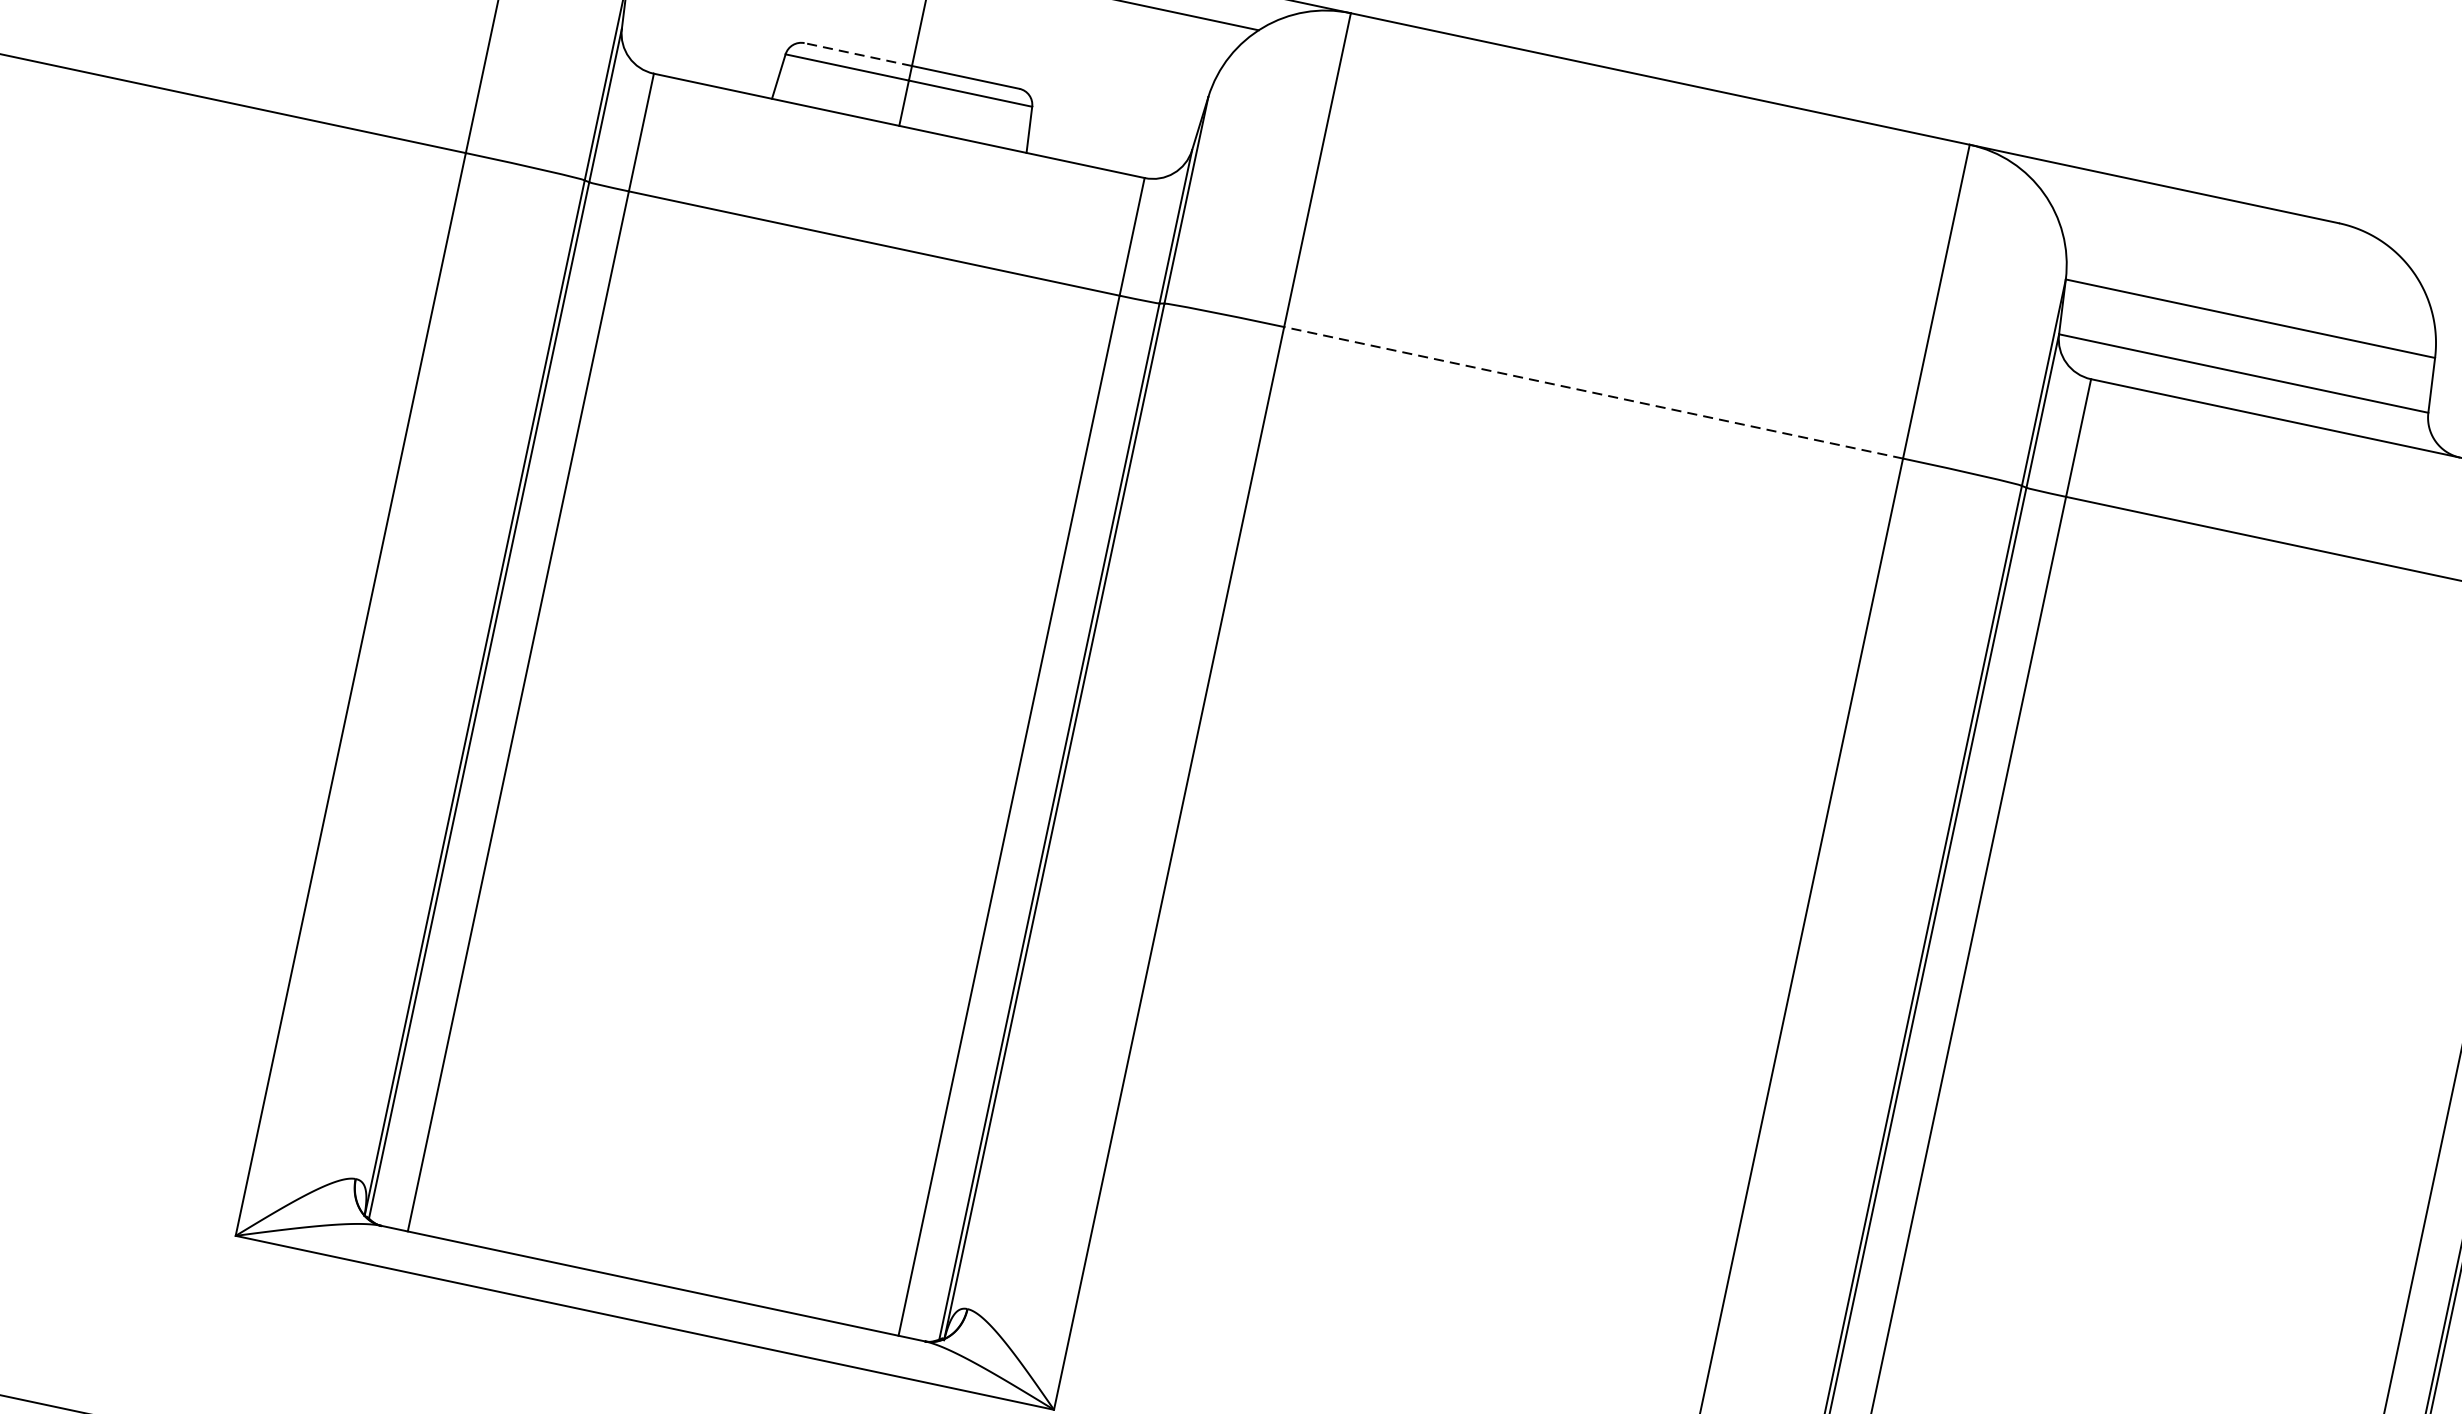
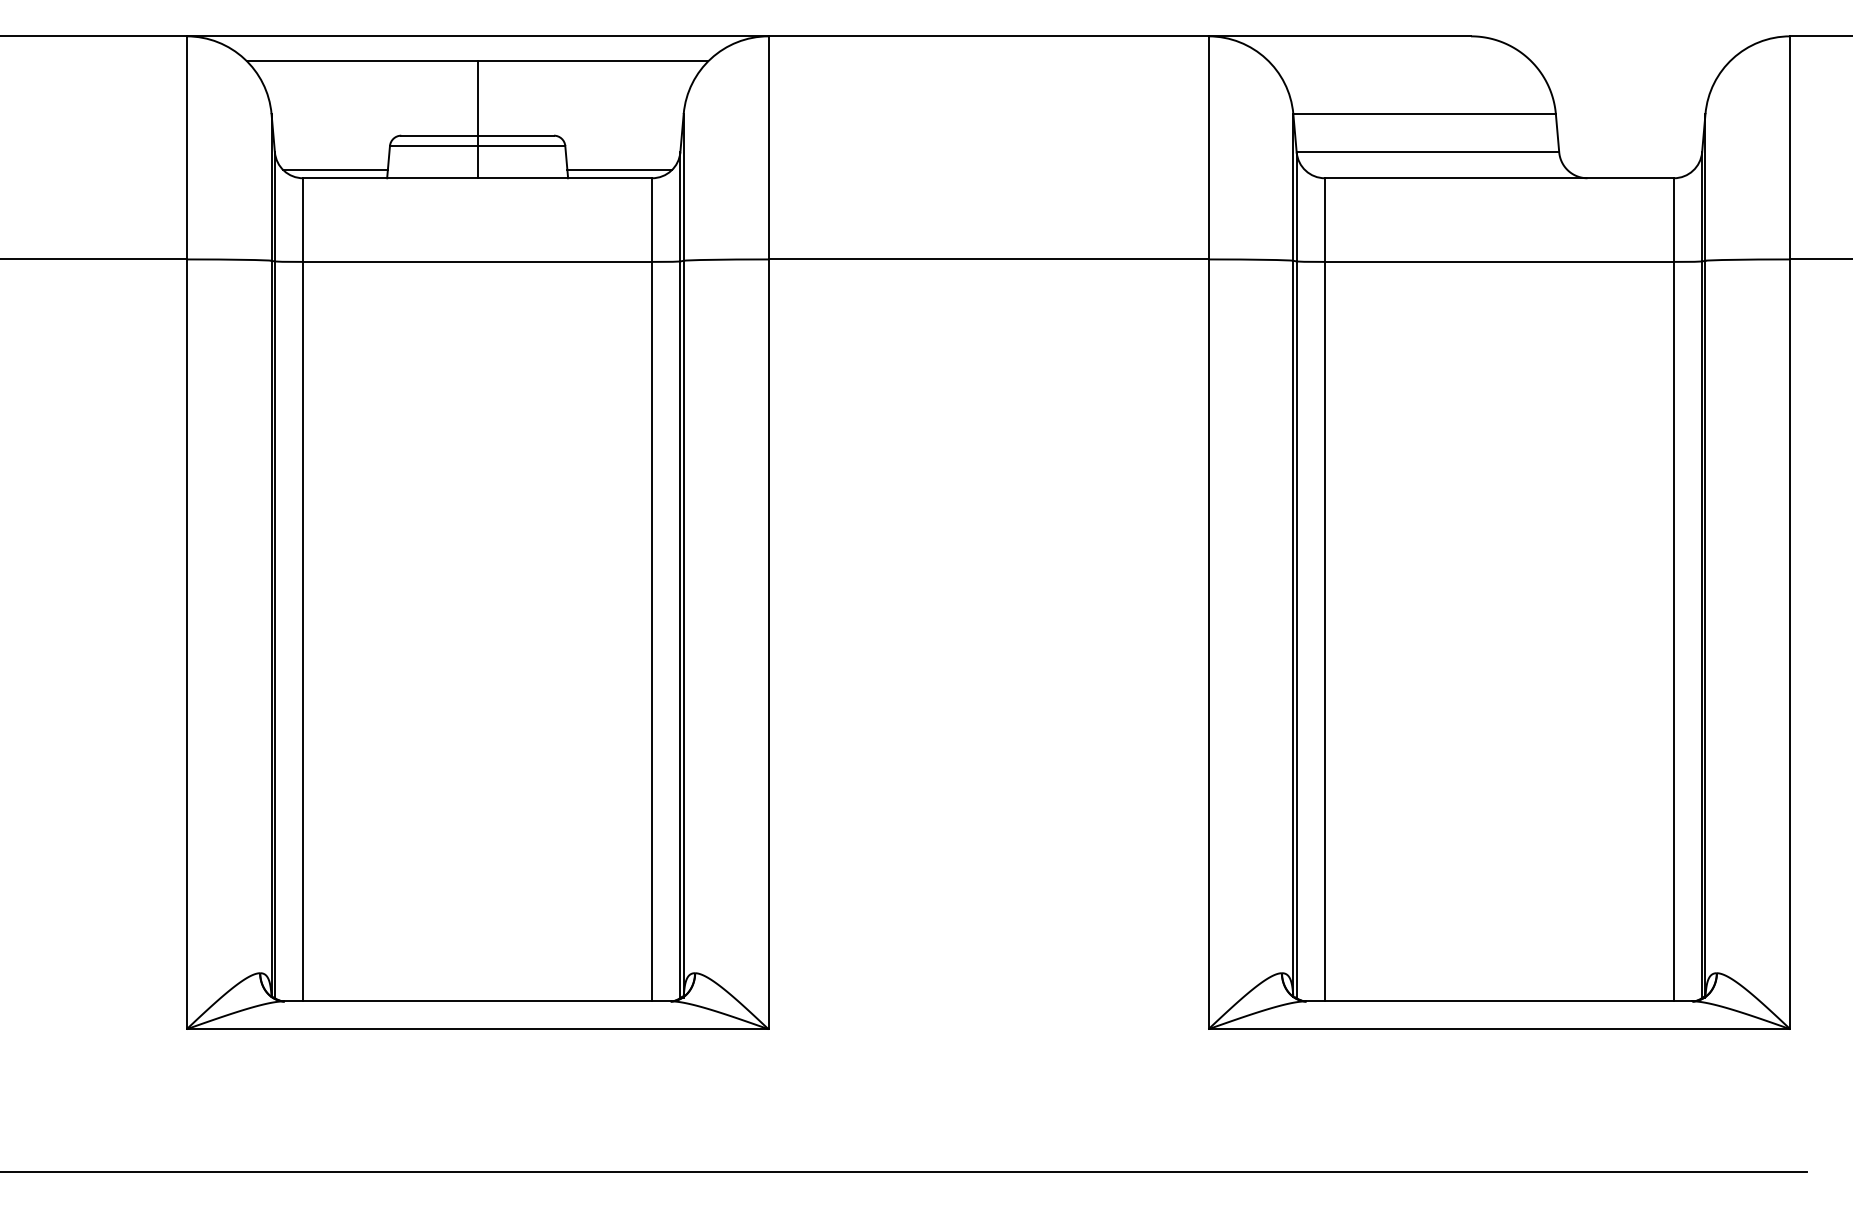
line: (857, 54) -> (438, 135), dashed -> solid
line: (701, 71) -> (335, 169), added
line: (1101, 155) -> (619, 169), added
line: (1593, 392) -> (988, 259), dashed -> solid

